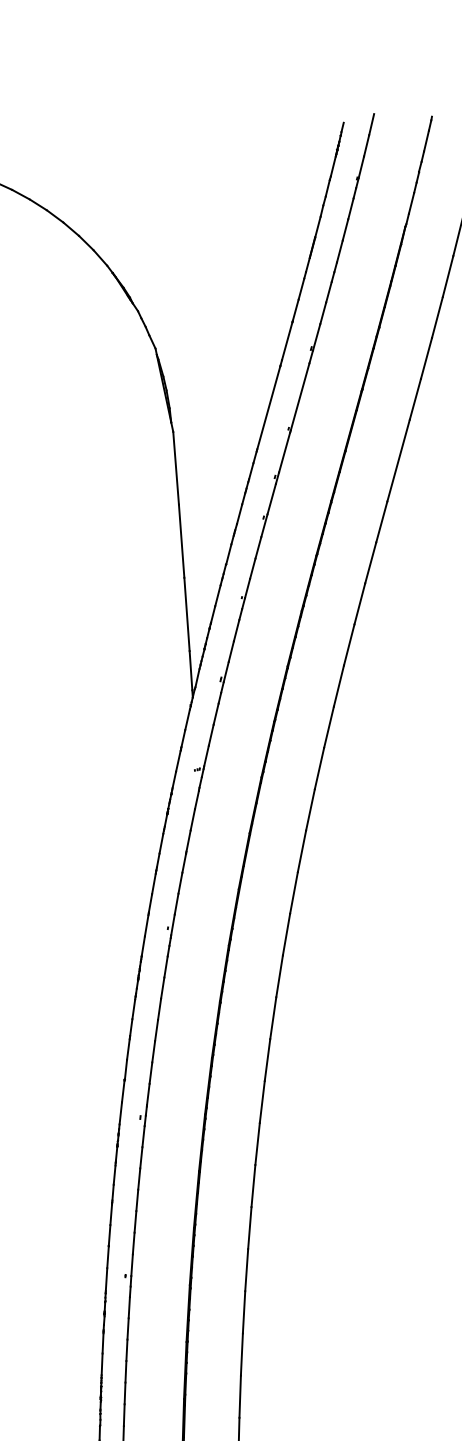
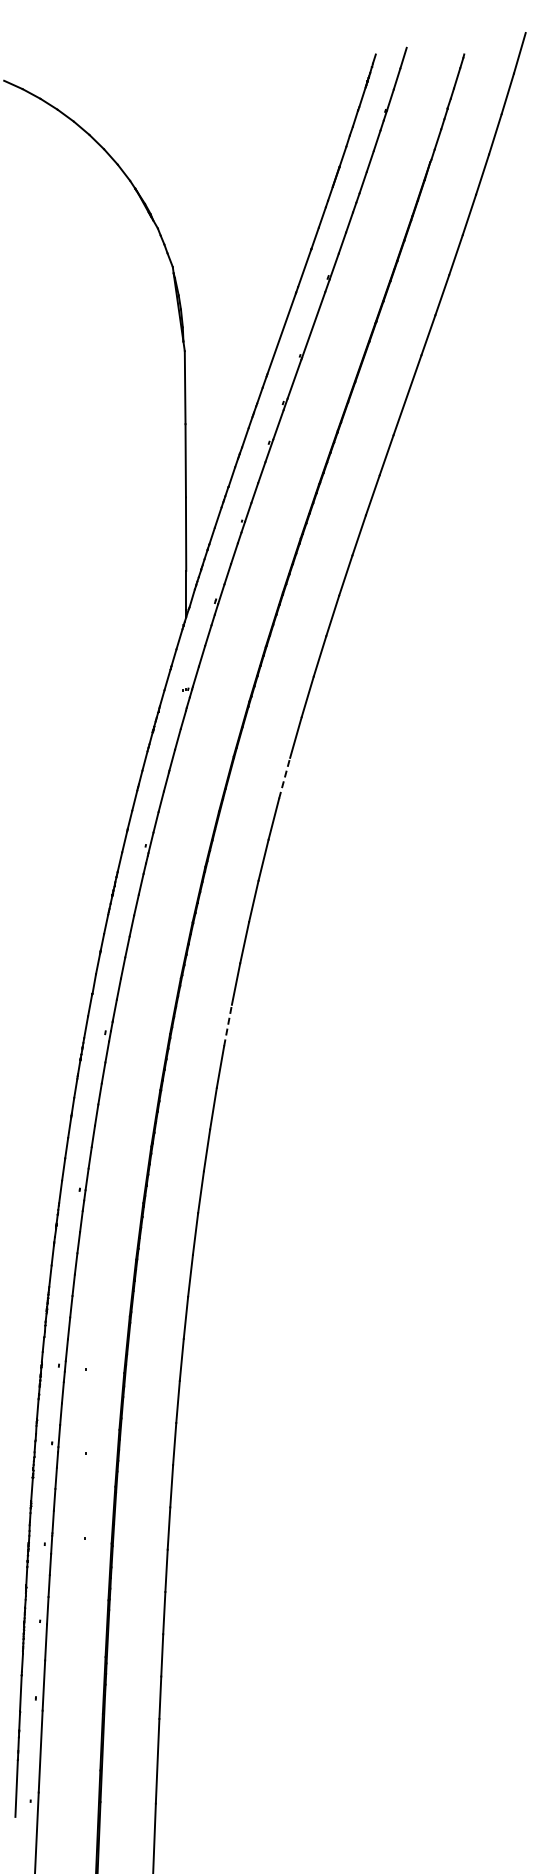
line: (301, 850) -> (284, 777), solid -> dashed
line: (262, 1101) -> (228, 1025), solid -> dashed

